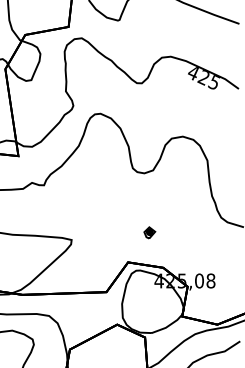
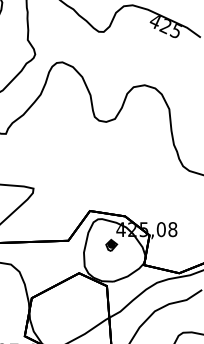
part: (149, 232) -> (111, 245), moved

